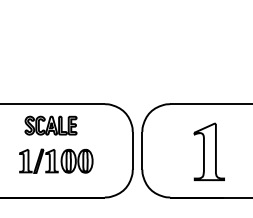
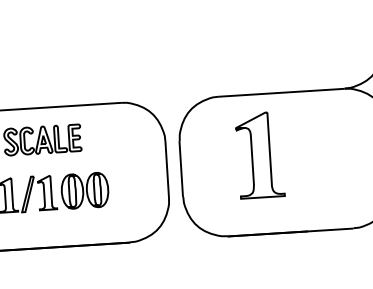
part: (208, 151) -> (258, 154), moved

